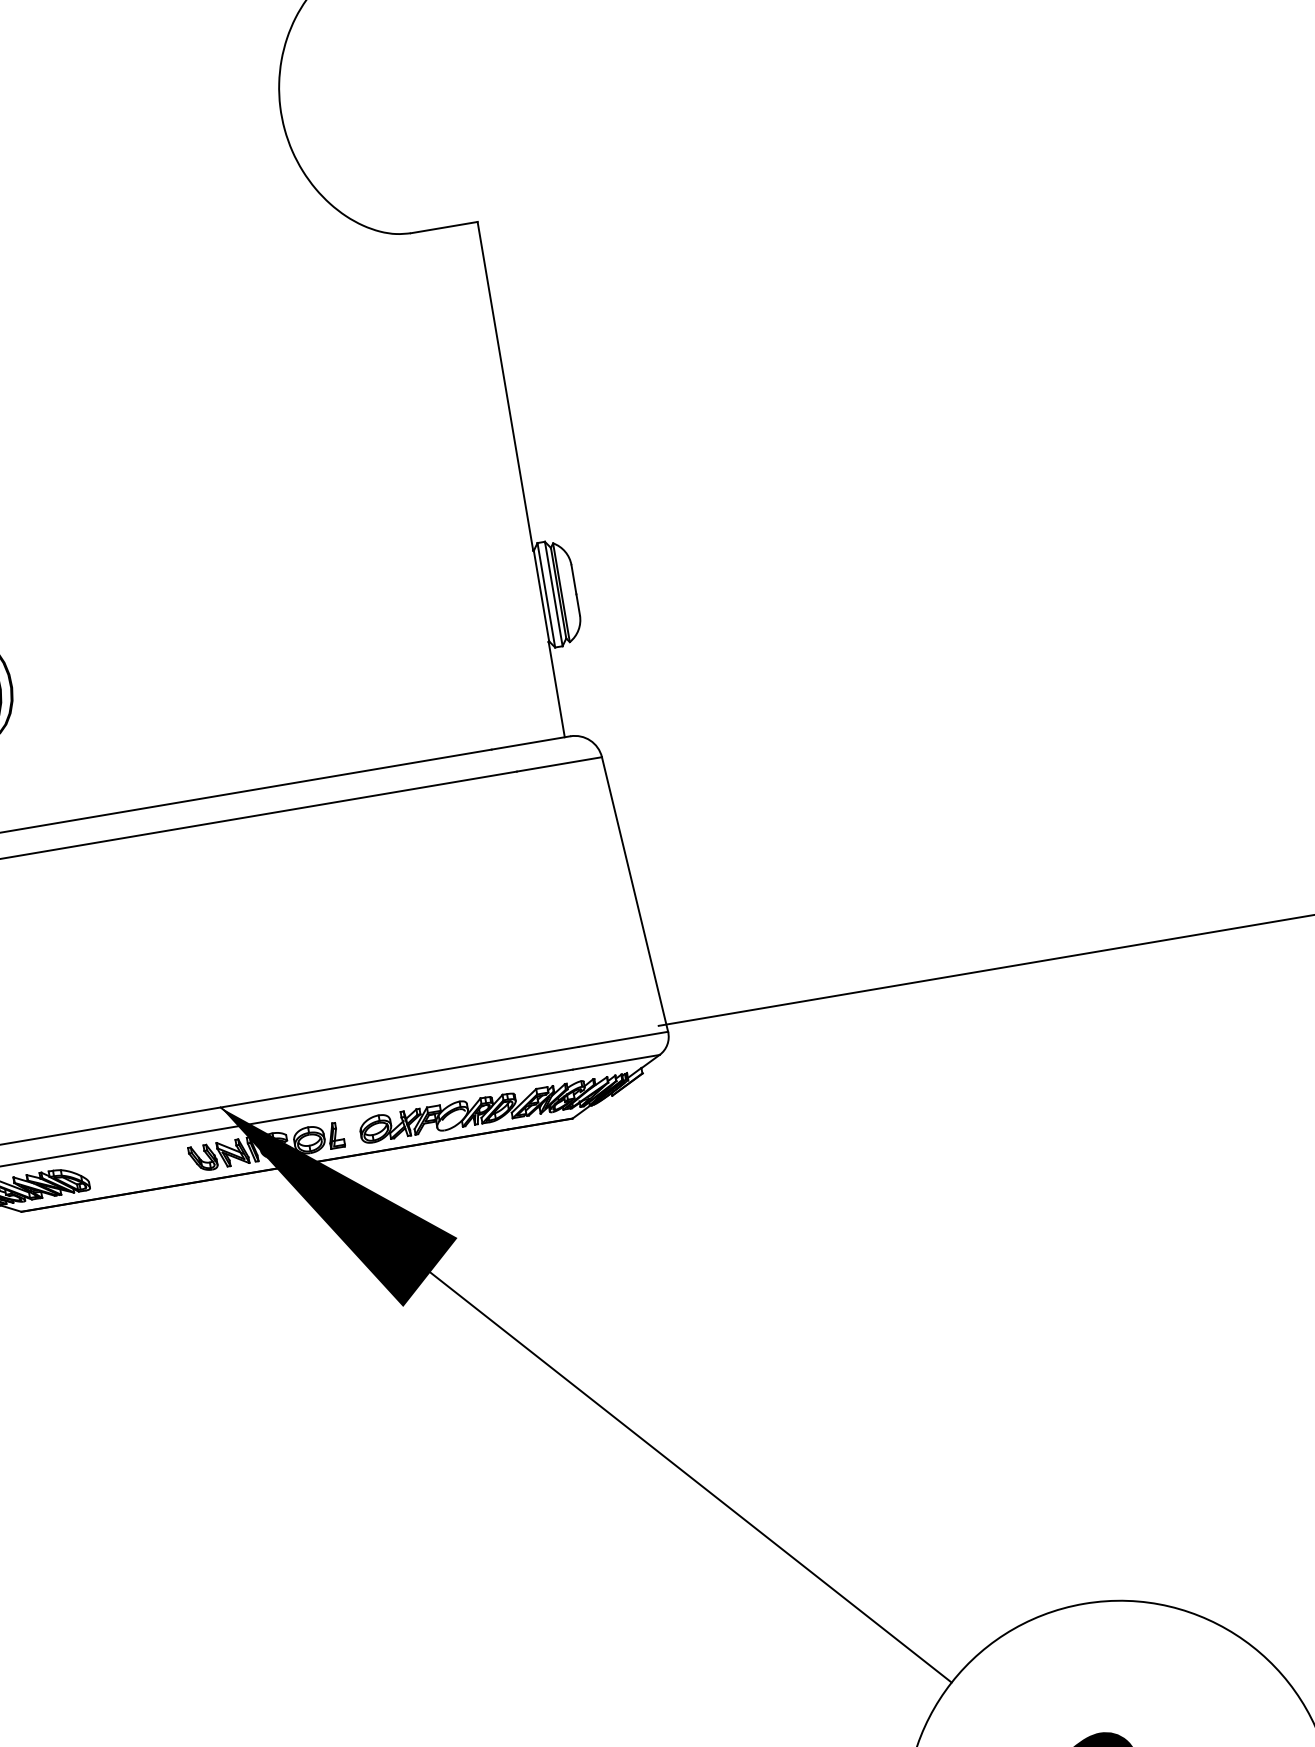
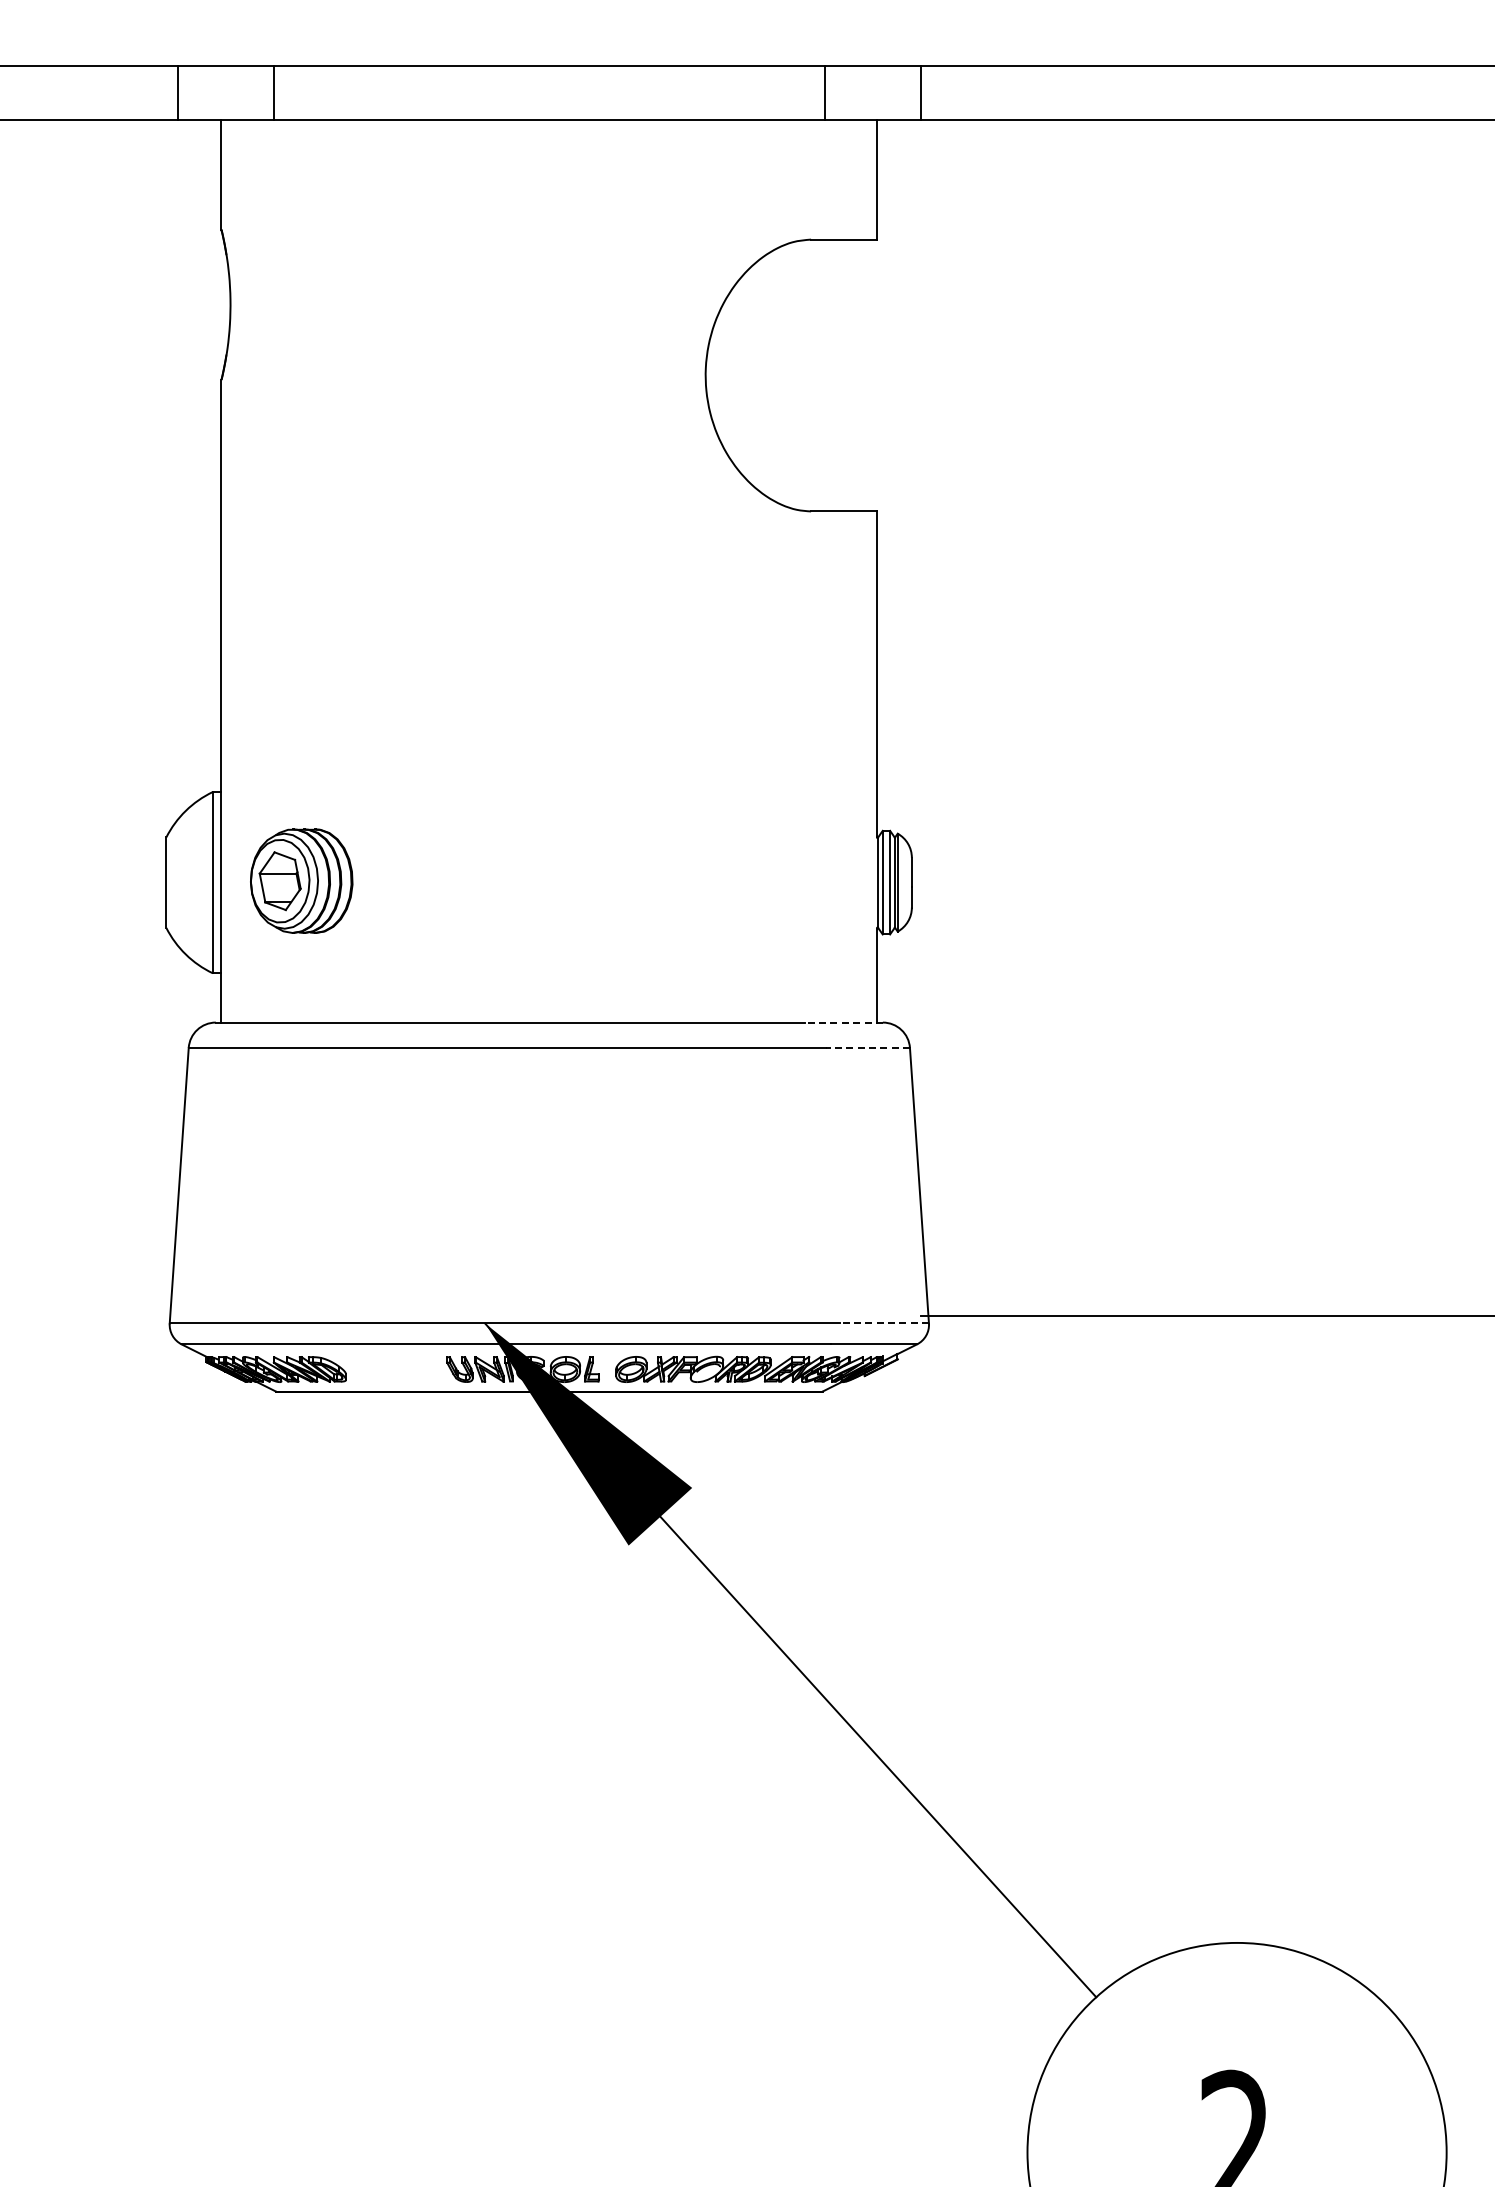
line: (530, 742) -> (843, 1022), solid -> dashed
line: (559, 764) -> (867, 1047), solid -> dashed
line: (623, 1039) -> (884, 1323), solid -> dashed

